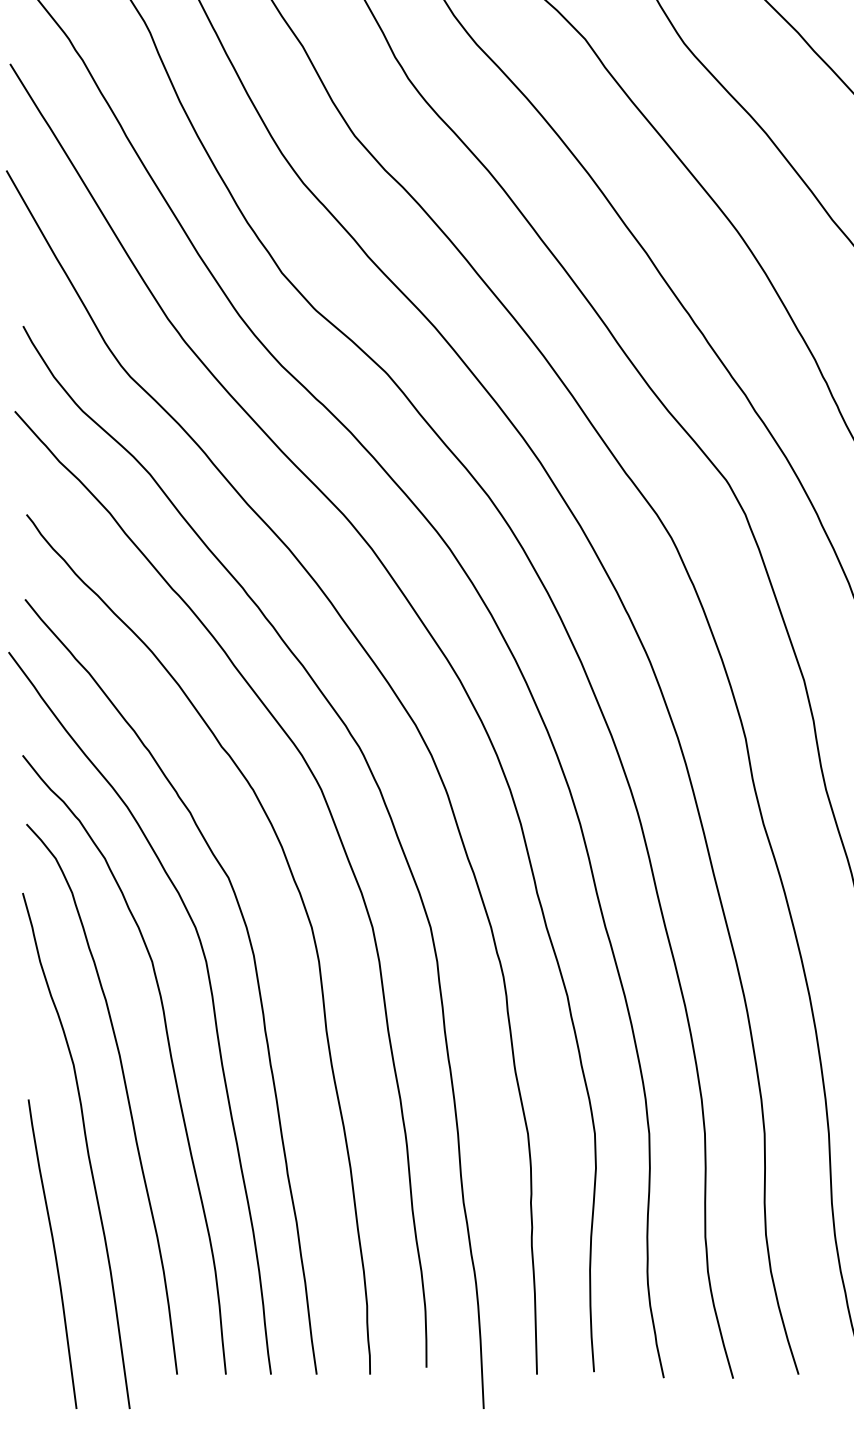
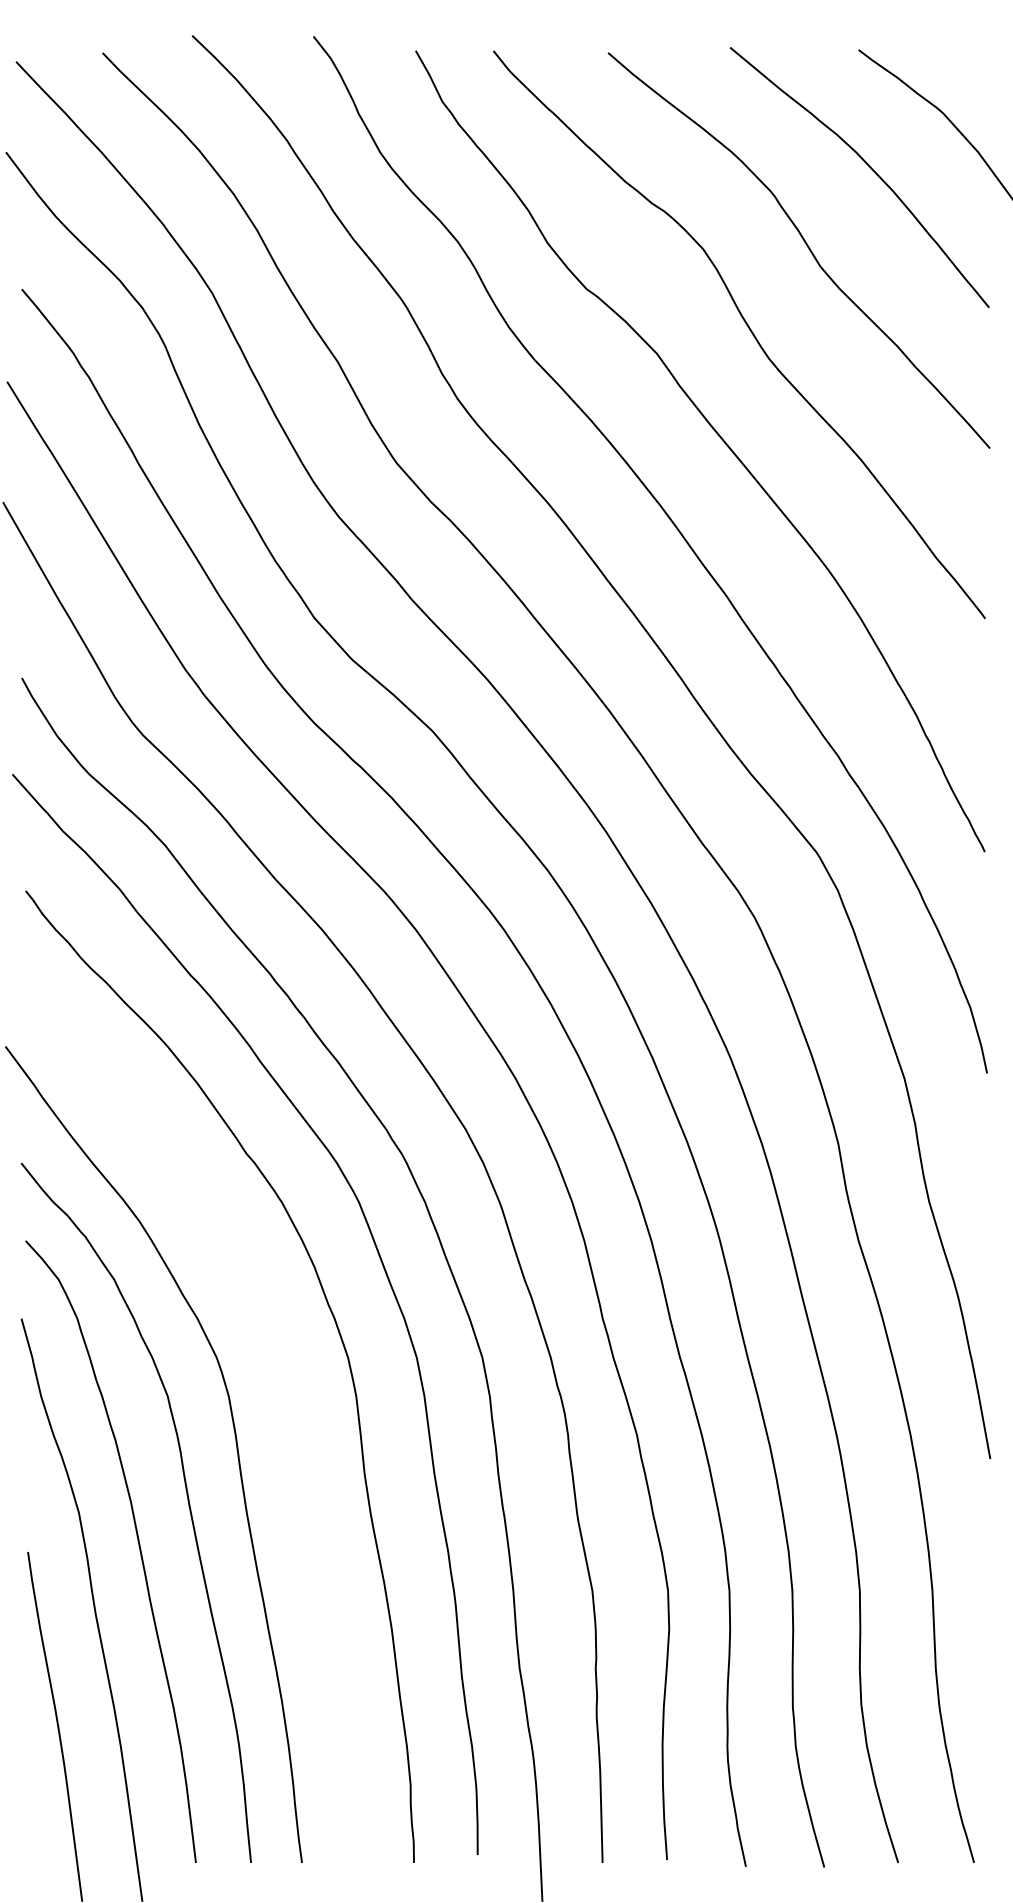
curve: (255, 972) -> (284, 1408), removed

